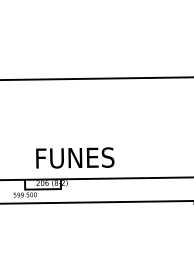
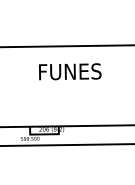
text: (75, 157) -> (70, 71), moved

